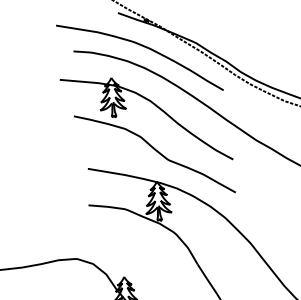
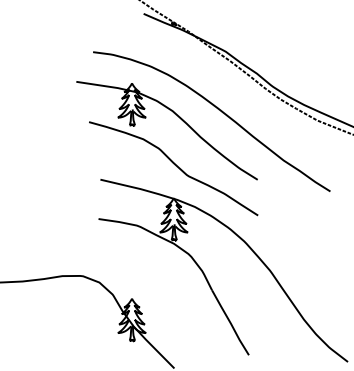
curve: (143, 47) -> (168, 52), removed

